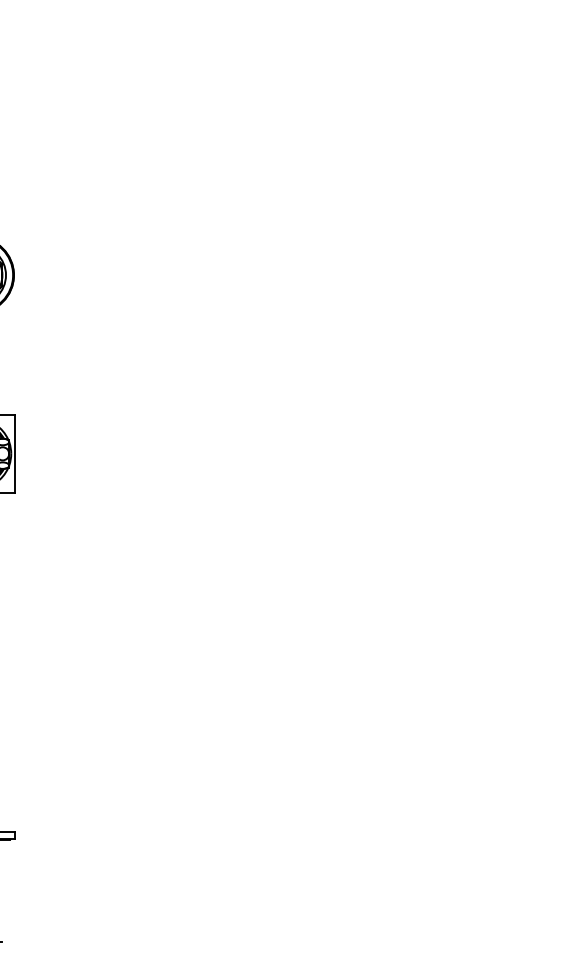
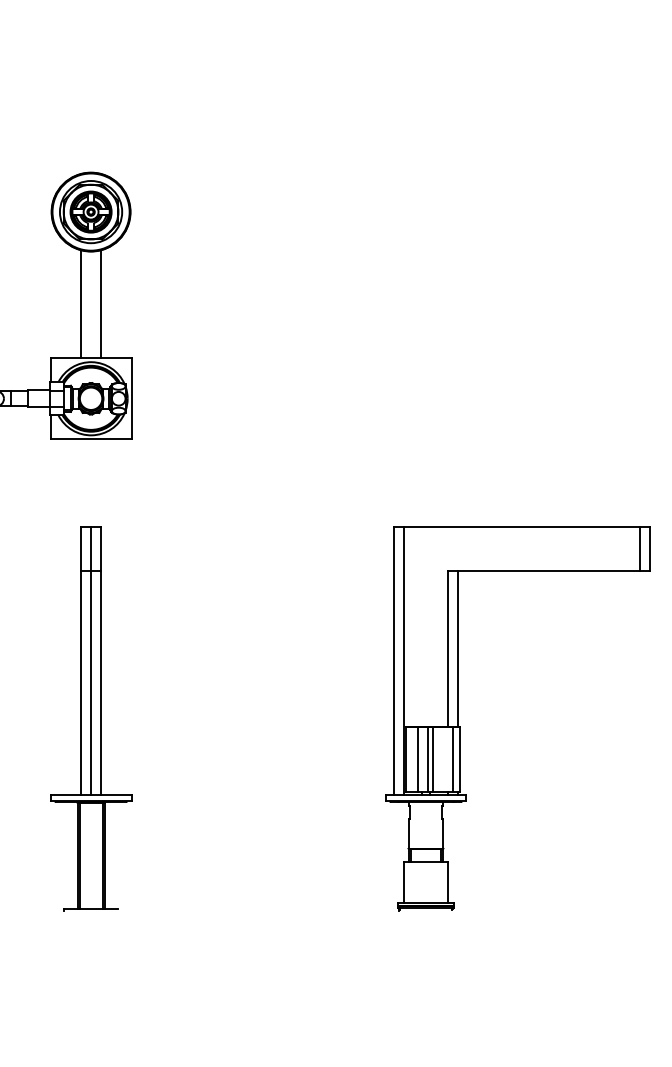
part: (329, 767) -> (460, 726), added

